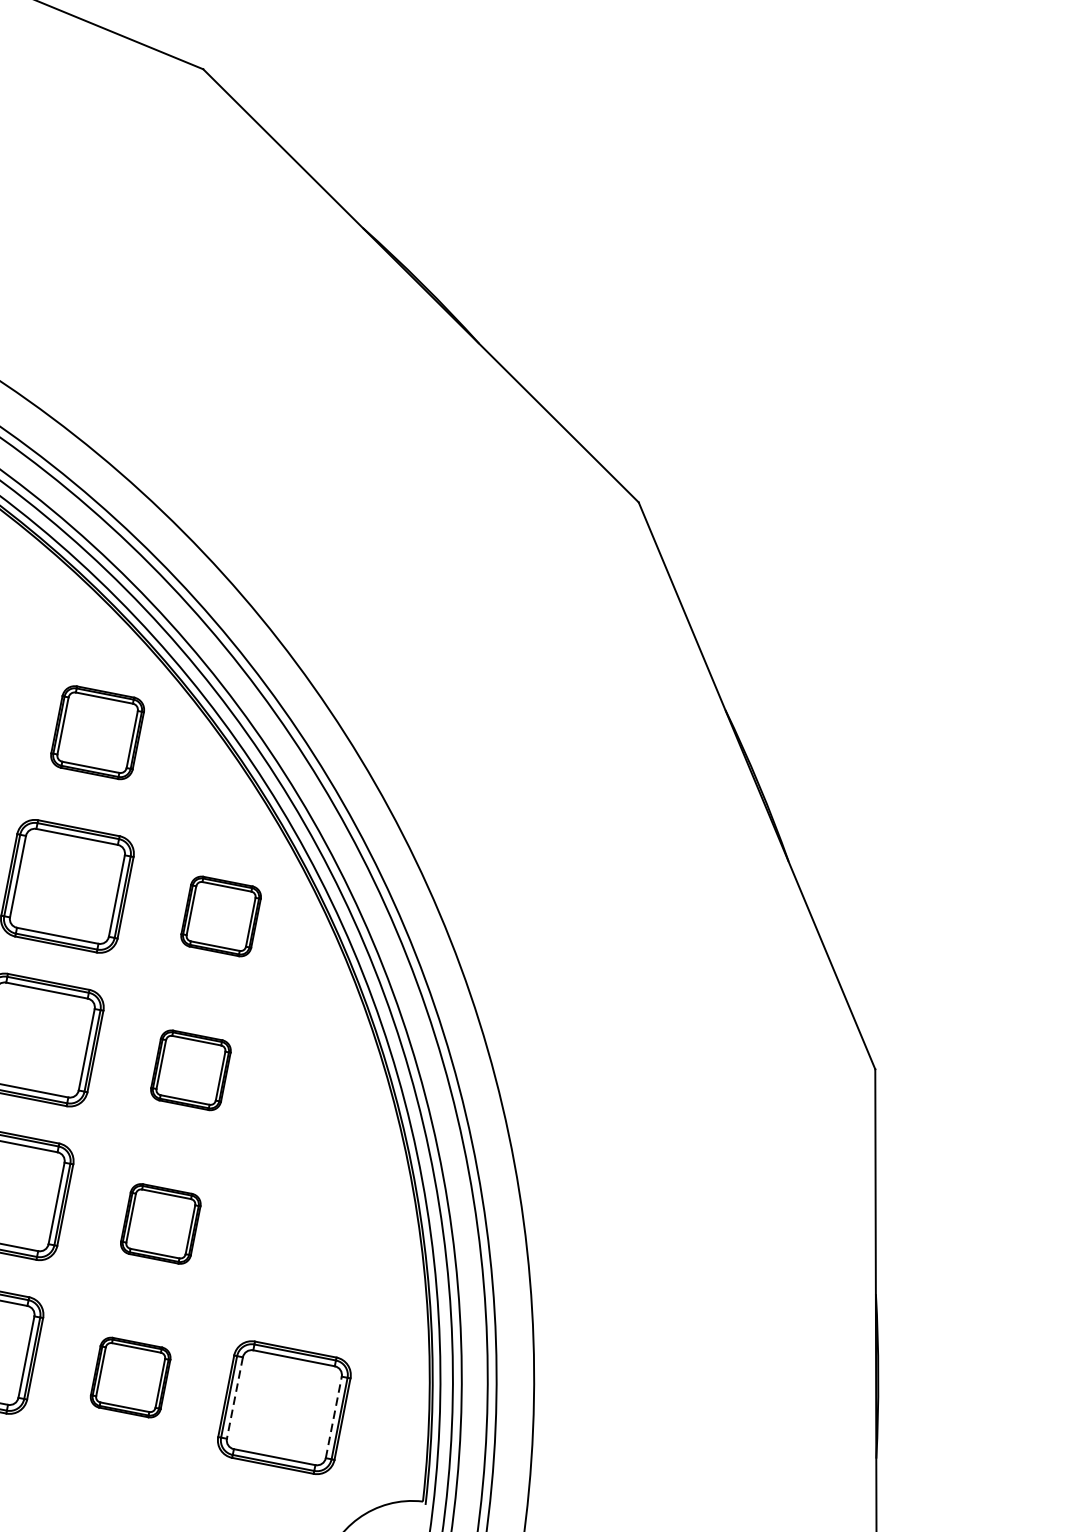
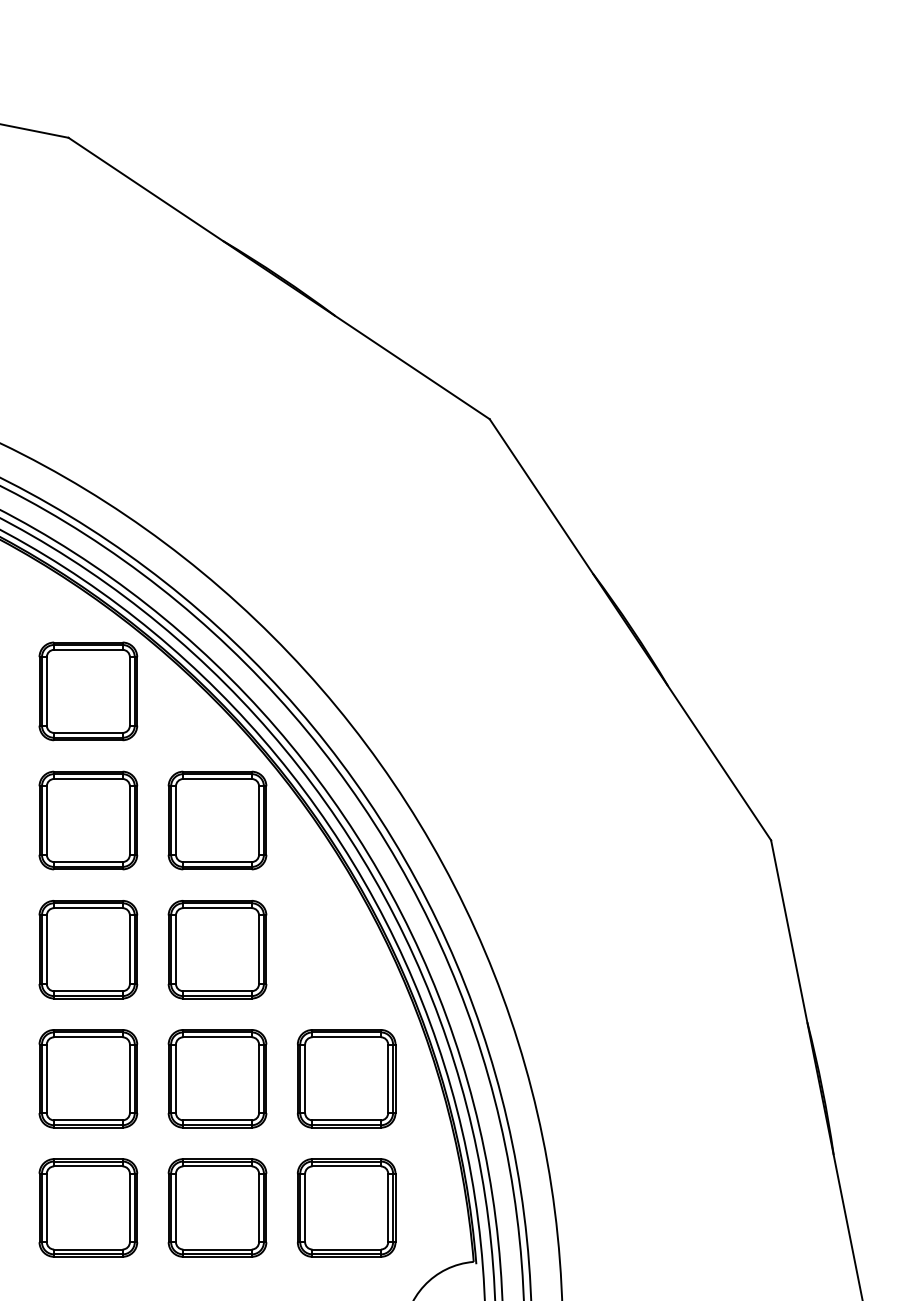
part: (97, 732) -> (88, 691), size x1.43
part: (221, 916) -> (217, 820), size x1.67
part: (191, 1069) -> (217, 949), size x1.67
part: (160, 1223) -> (217, 1078), size x1.67
part: (314, 1253) -> (346, 1078), added
part: (130, 1376) -> (217, 1207), size x1.67
line: (235, 1398) -> (305, 1208), dashed -> solid
line: (334, 1416) -> (388, 1207), dashed -> solid

